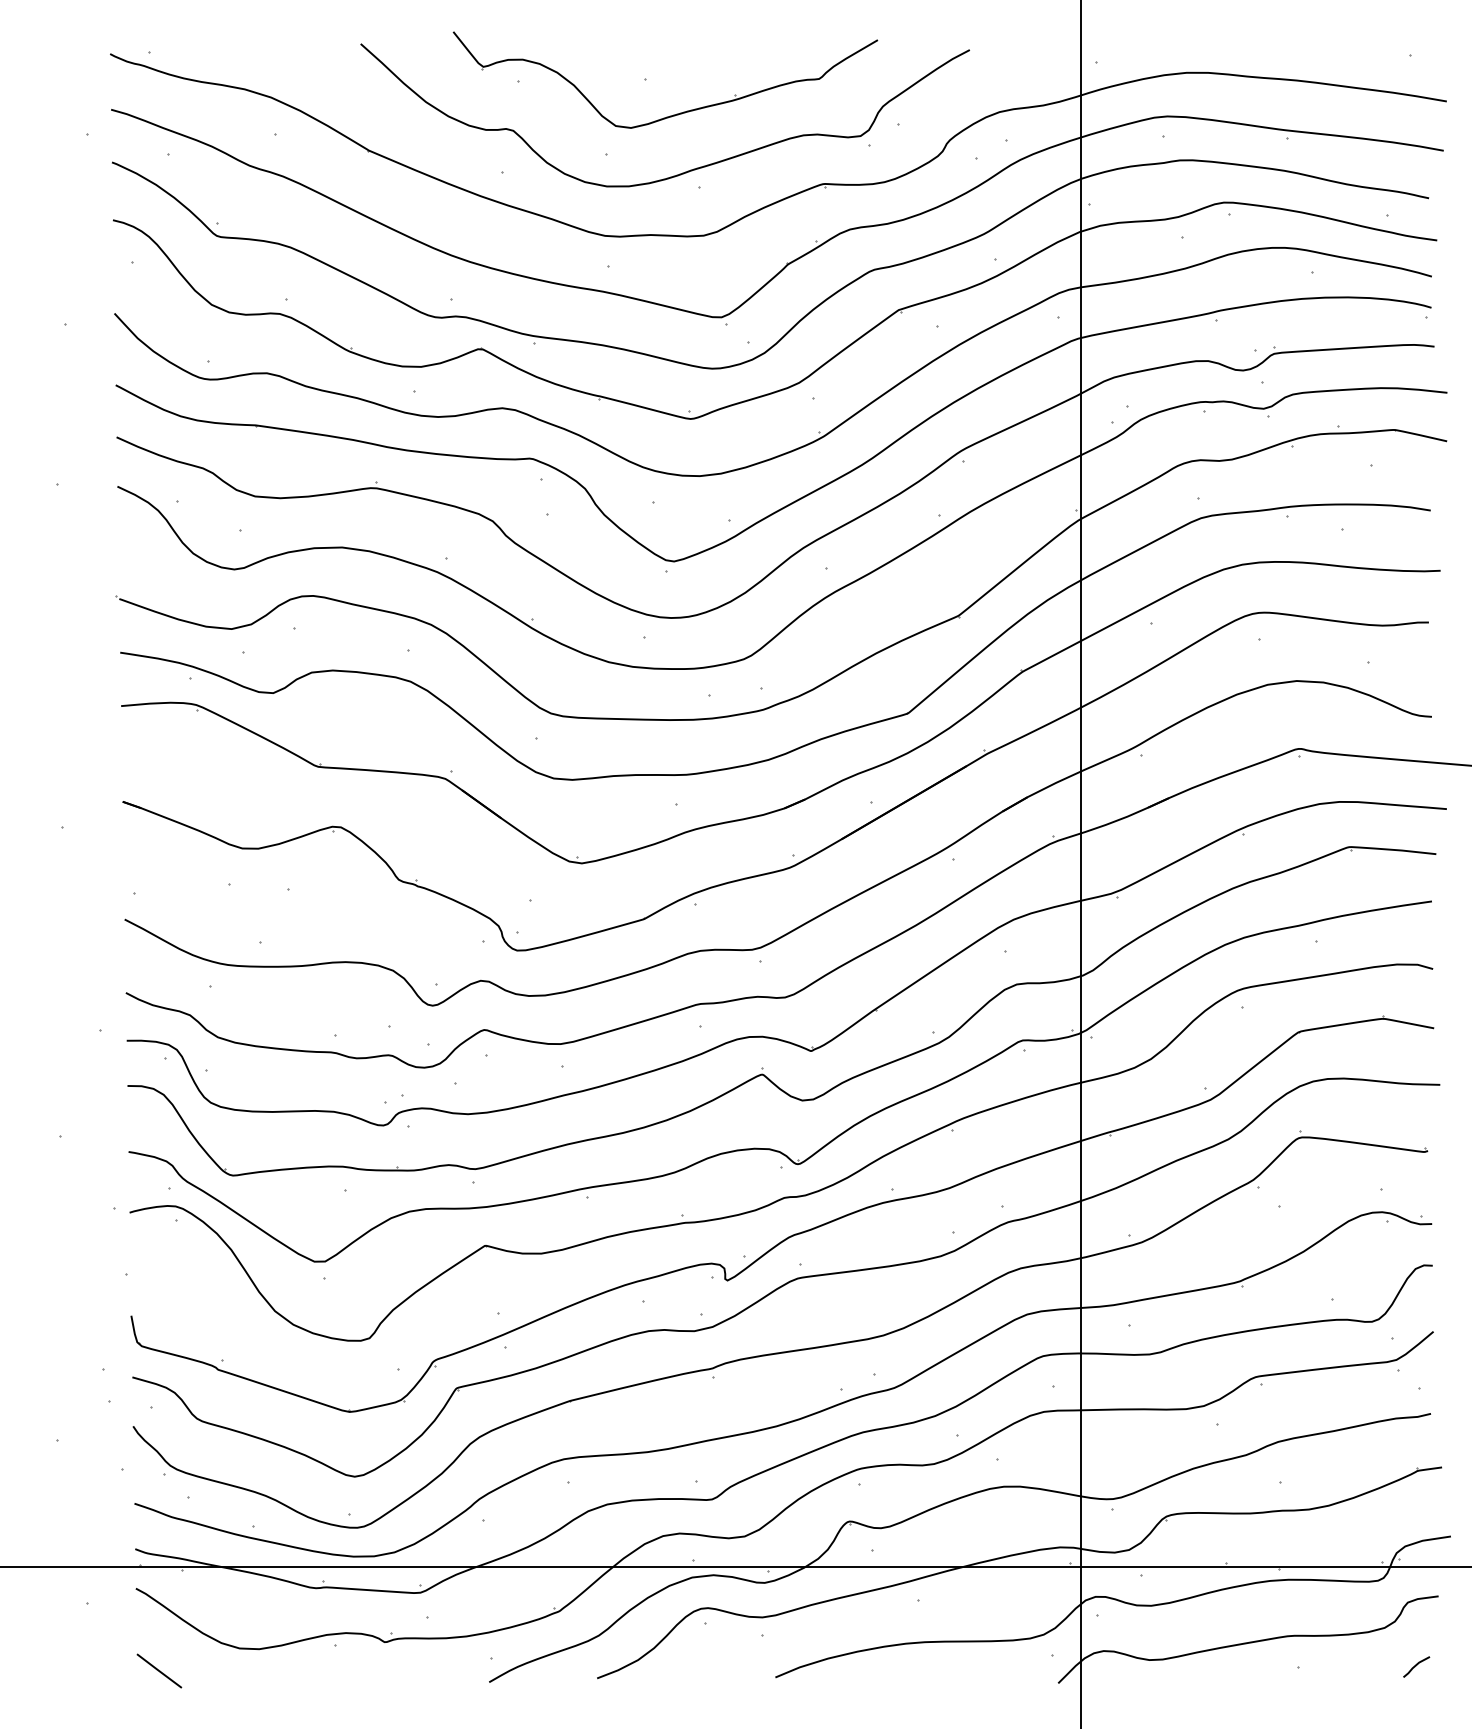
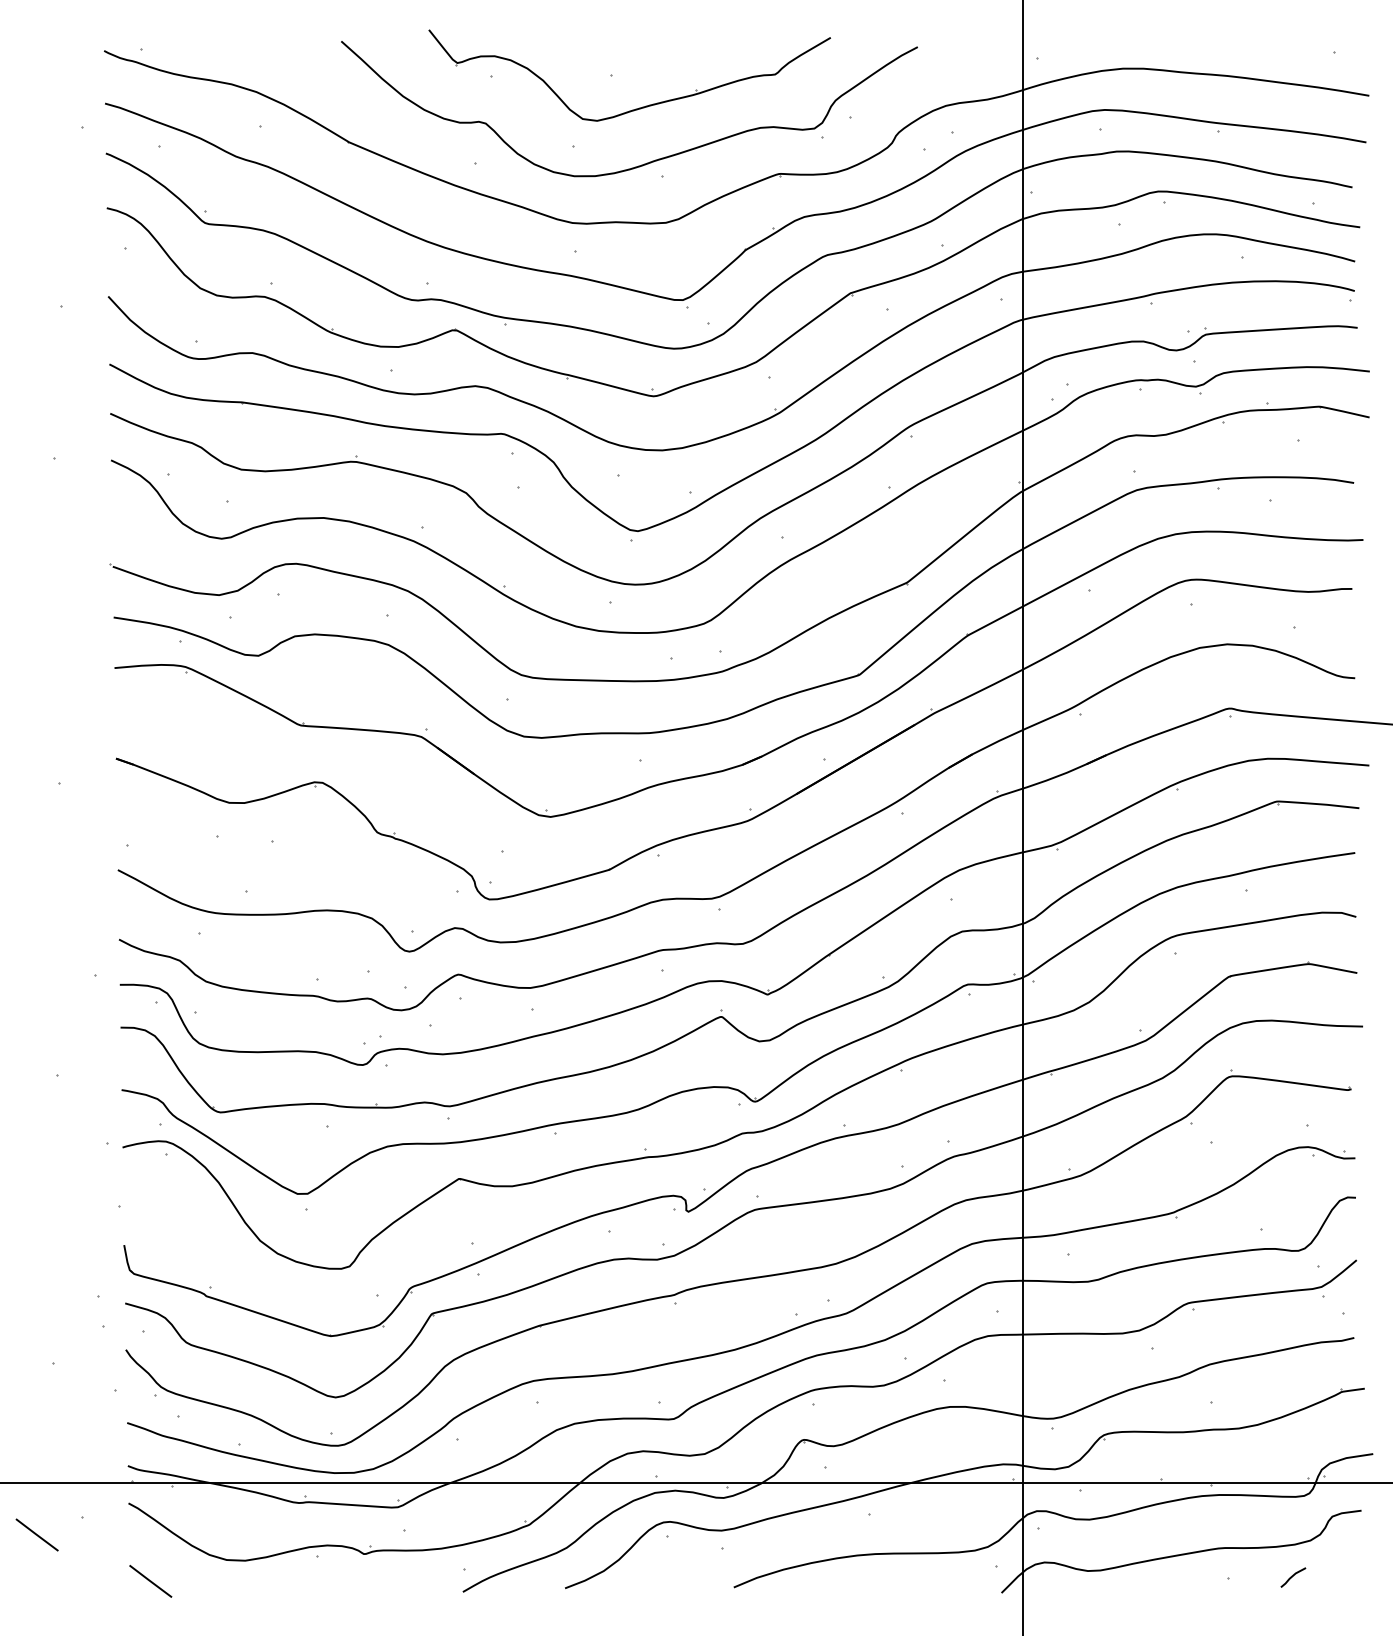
line: (39, 1621) -> (37, 1534), added
line: (1416, 1666) -> (1293, 1577), moved

